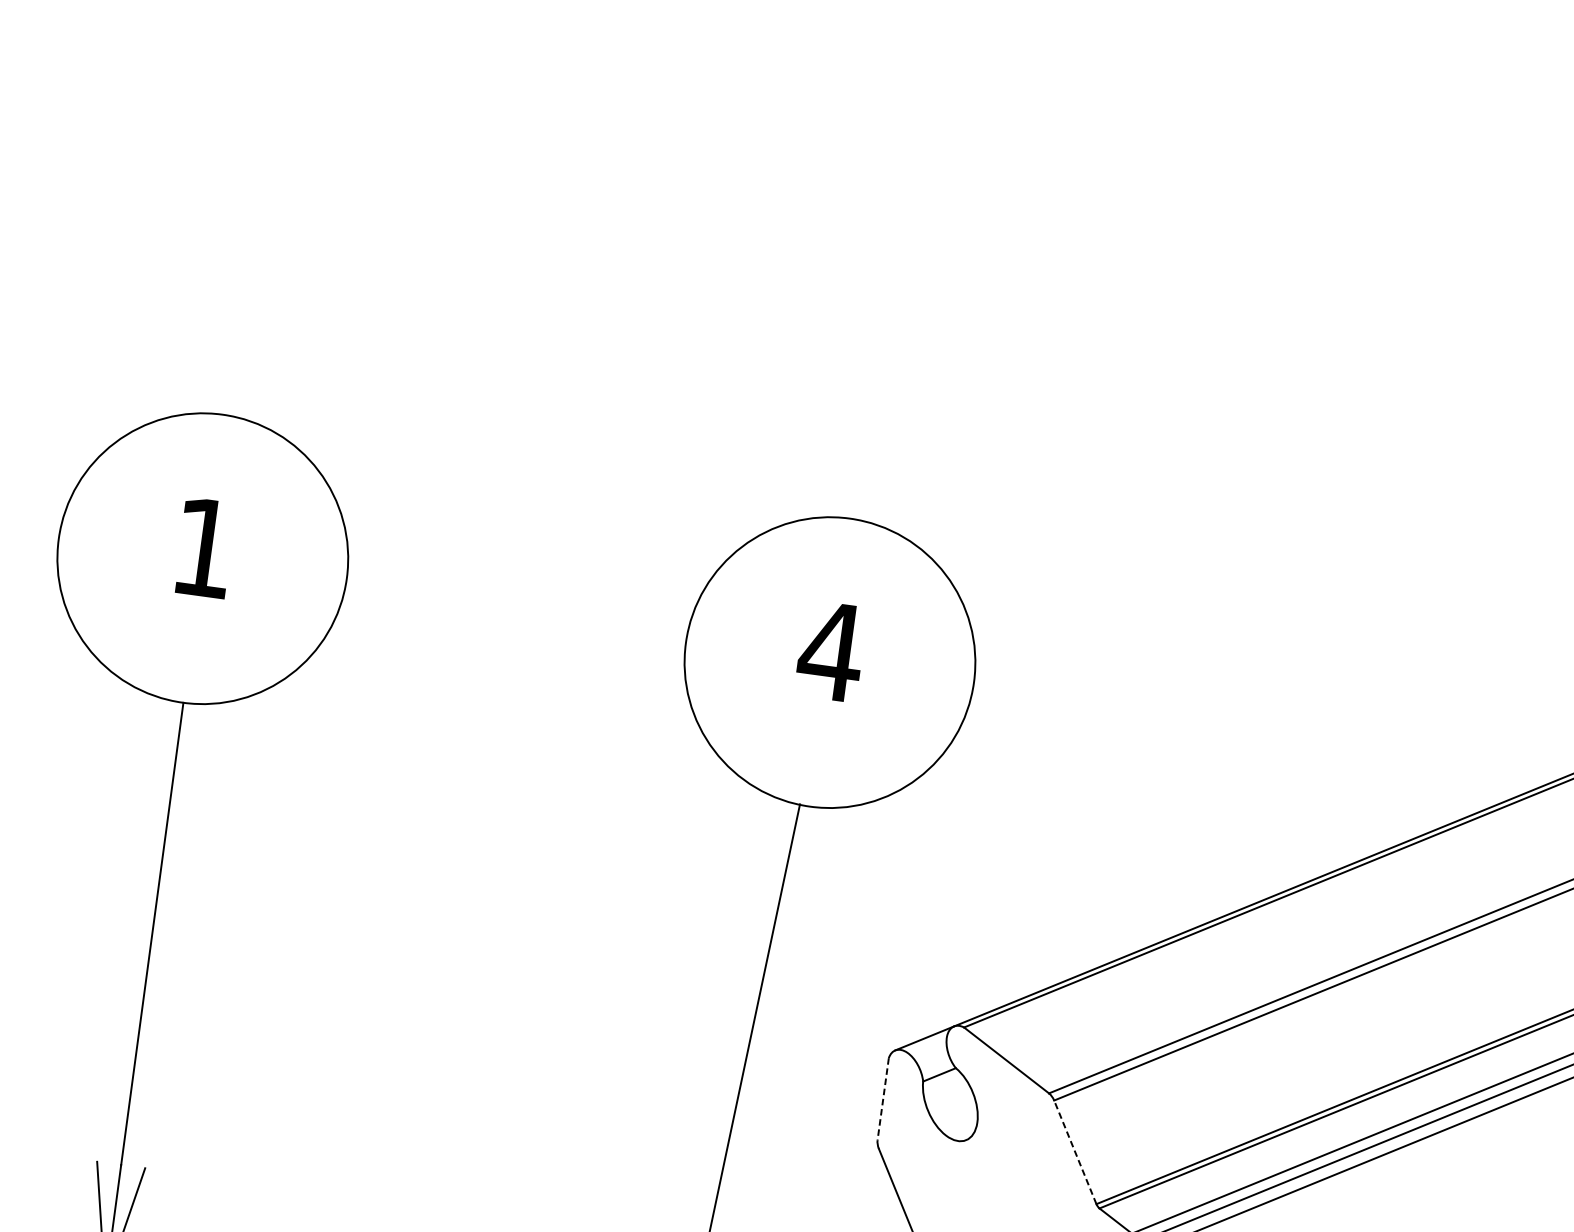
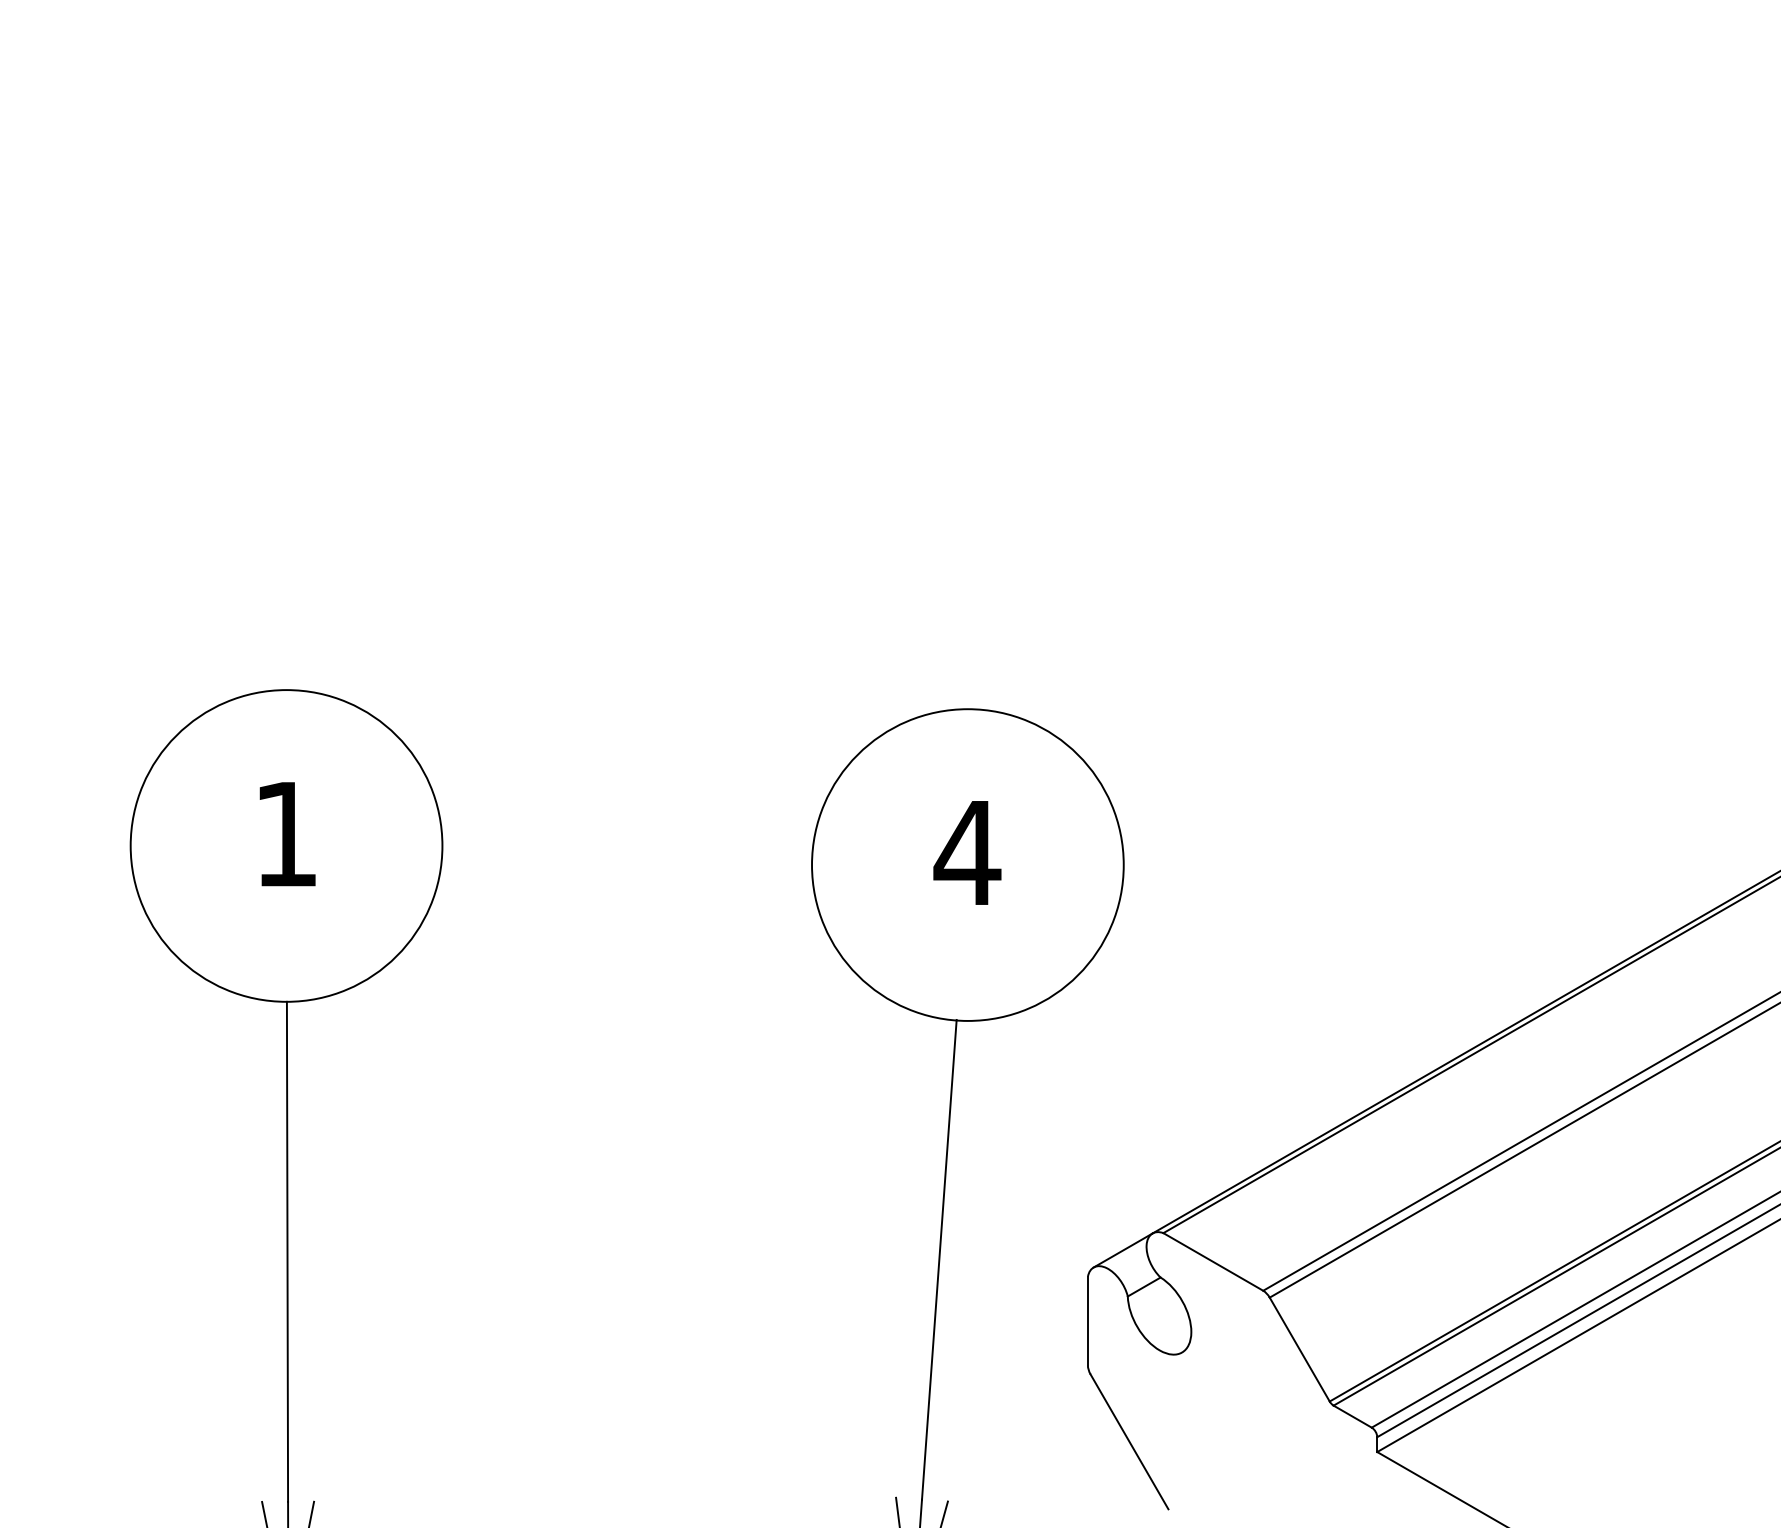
line: (882, 1099) -> (1087, 1321), dashed -> solid
line: (1075, 1152) -> (1299, 1349), dashed -> solid

